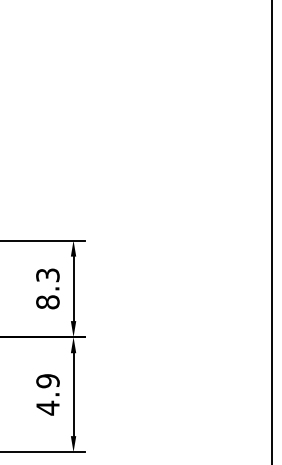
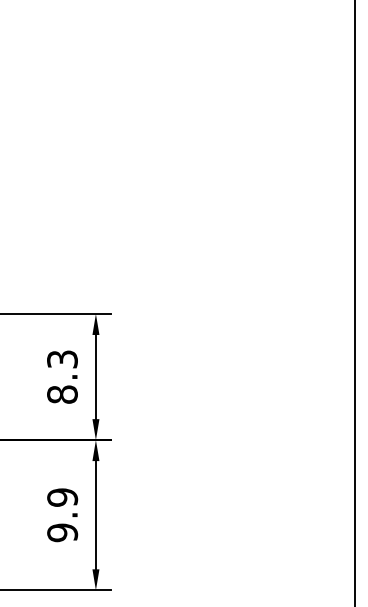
text: (47, 407) -> (61, 531), 4.9 -> 9.9

